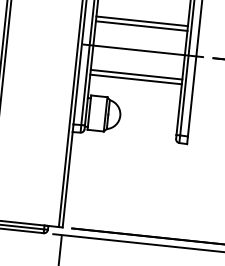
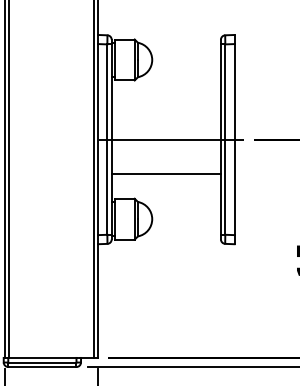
line: (141, 20) -> (165, 104), removed
line: (141, 25) -> (165, 110), removed
line: (135, 74) -> (165, 168), removed

